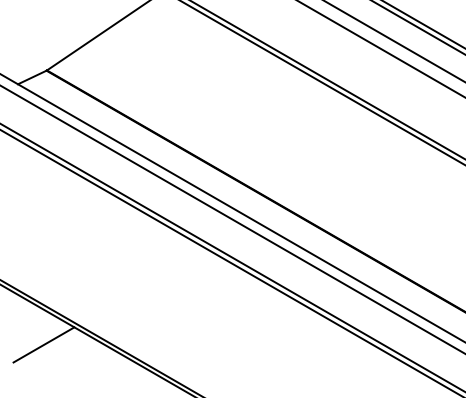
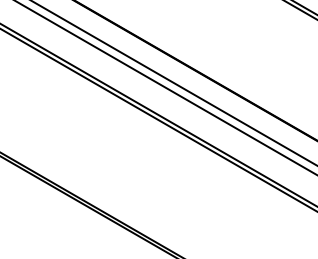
line: (43, 344) -> (48, 213), removed

